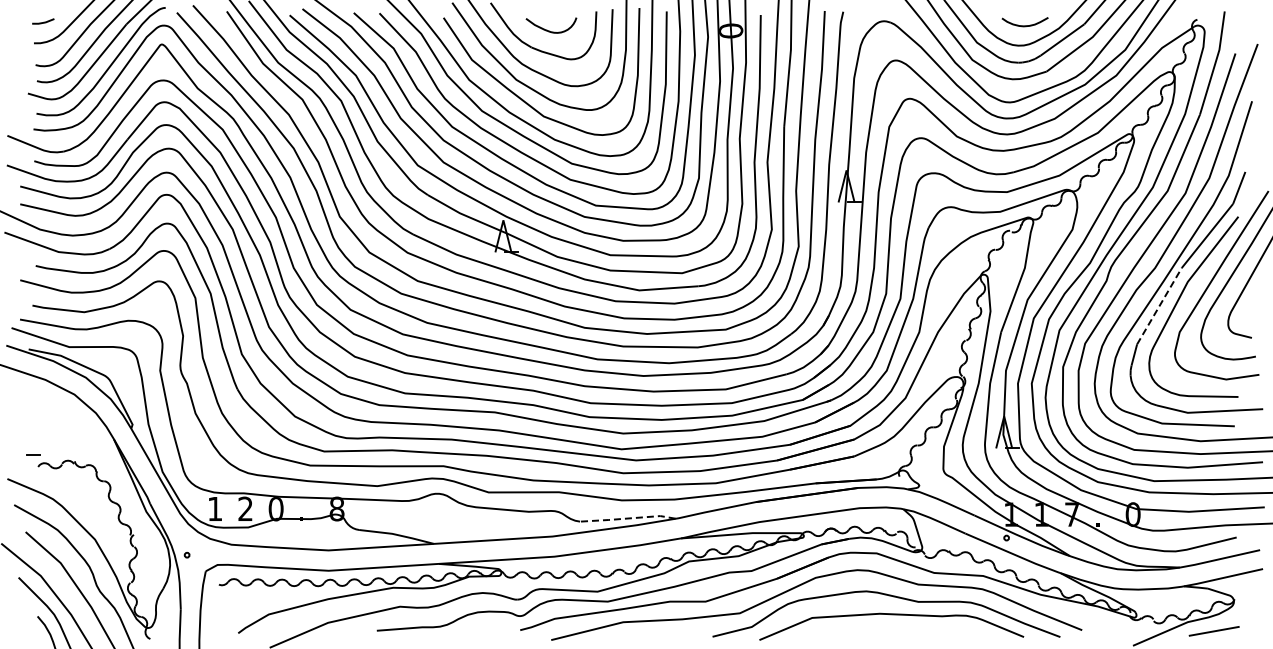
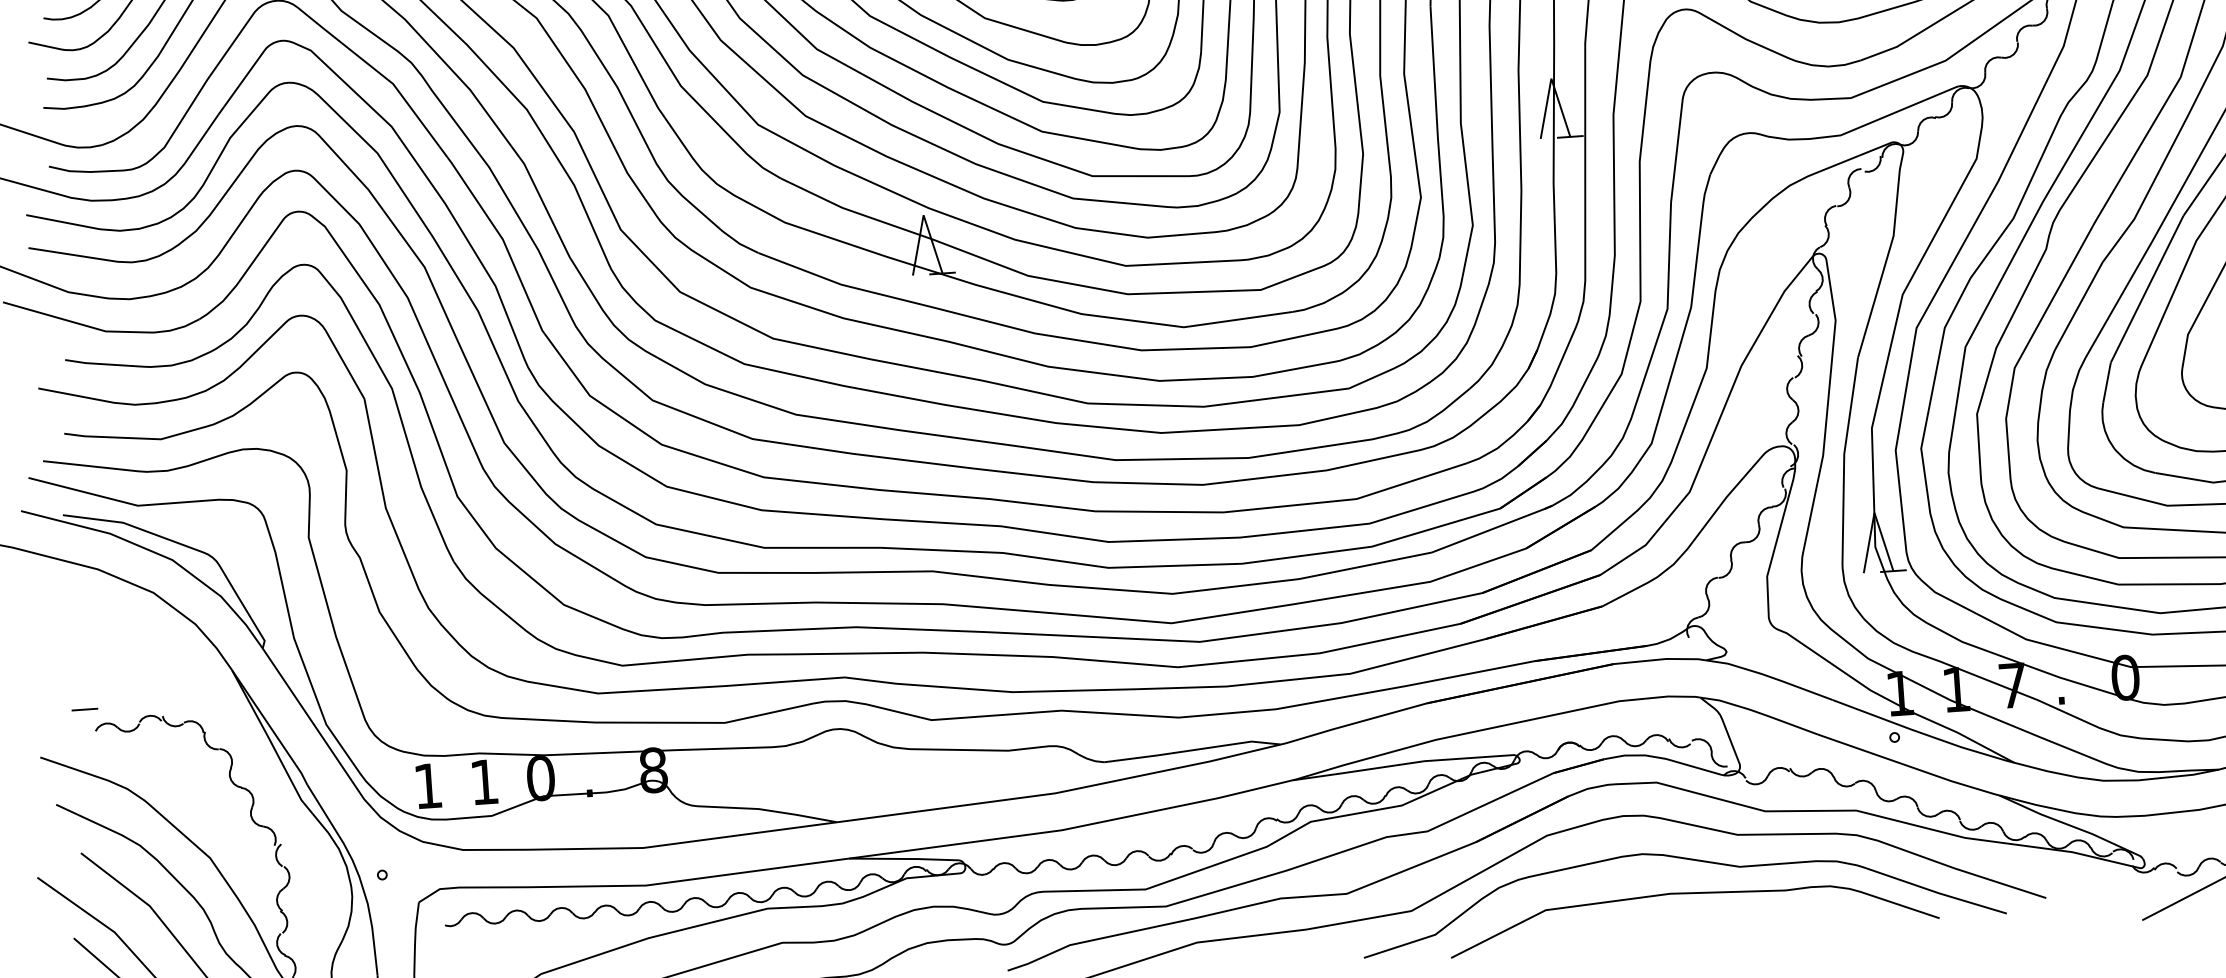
line: (1159, 305) -> (2147, 287), dashed -> solid
text: (245, 508) -> (484, 781), 2 -> 1
line: (627, 518) -> (1191, 750), dashed -> solid

